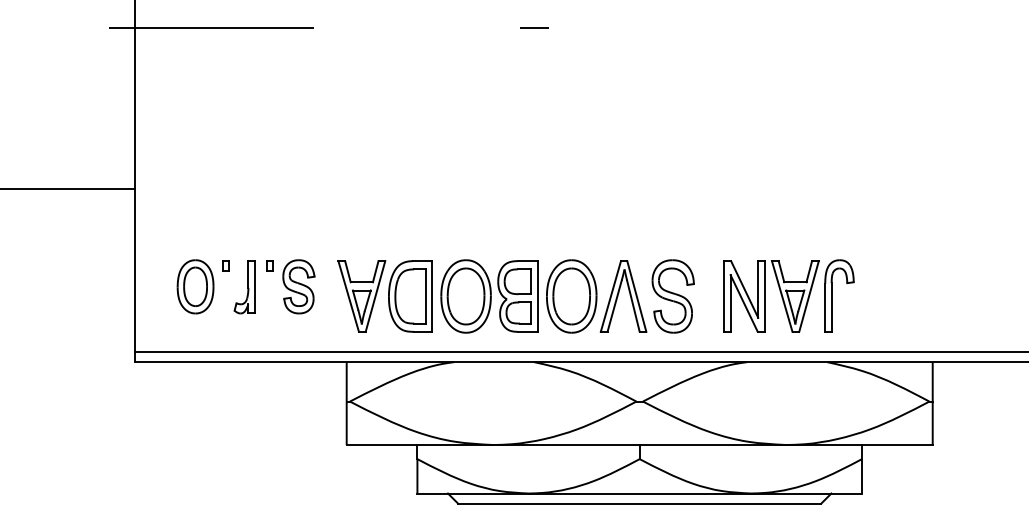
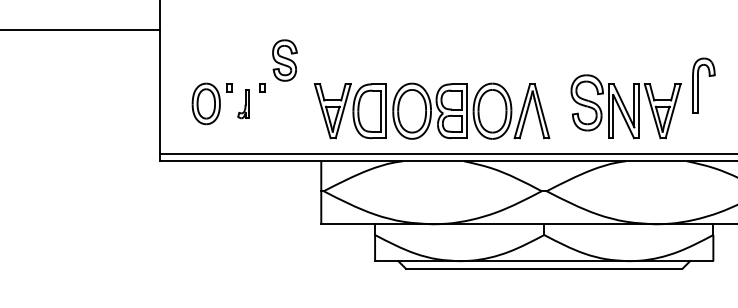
part: (298, 286) -> (284, 60), moved
part: (244, 287) -> (243, 104), size x0.7
part: (832, 295) -> (698, 85), moved
part: (672, 296) -> (586, 102), moved

